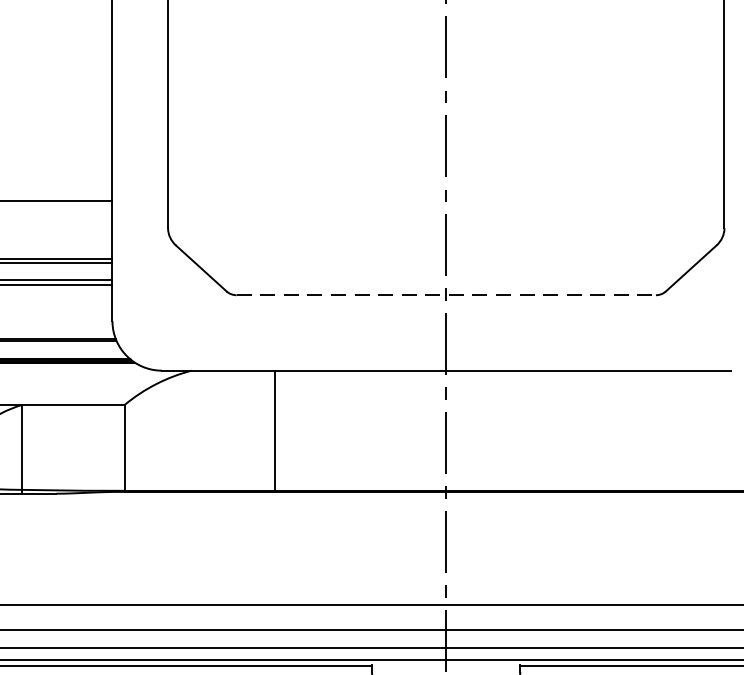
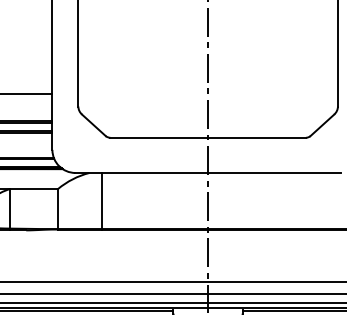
line: (447, 294) -> (208, 137), dashed -> solid
line: (275, 429) -> (102, 200), moved

